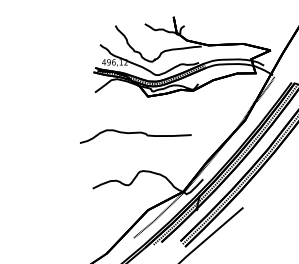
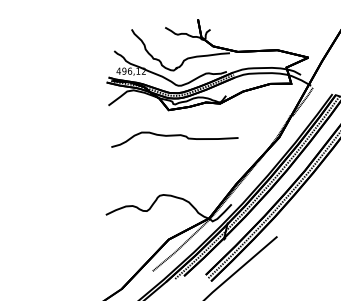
curve: (135, 133) -> (174, 136), moved

